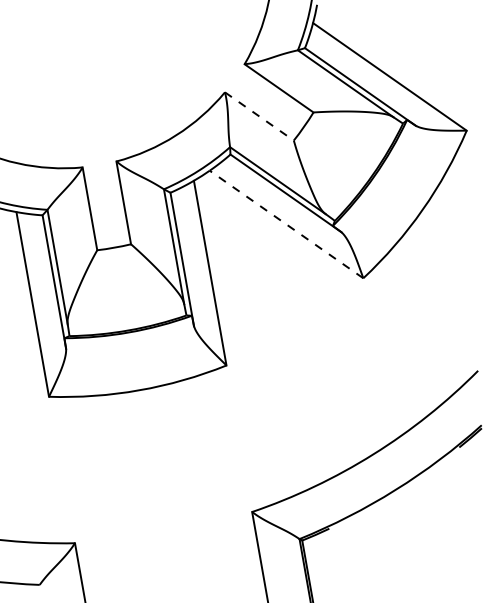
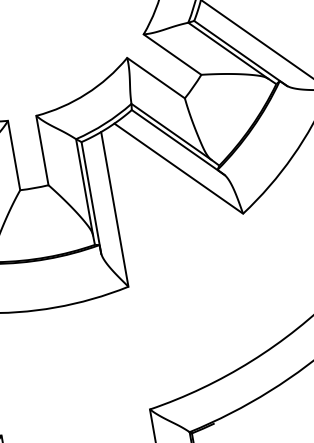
line: (259, 116) -> (156, 78), dashed -> solid
line: (286, 224) -> (178, 168), dashed -> solid

